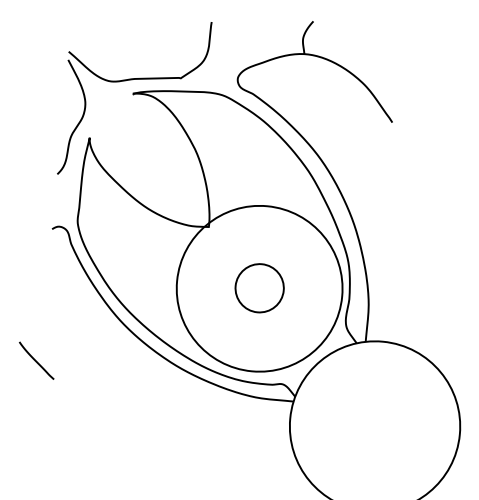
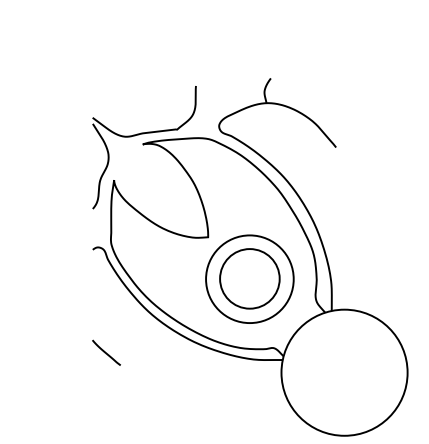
circle: (259, 287) -> (249, 278), size x1.67
circle: (259, 289) -> (249, 279), size x0.71
curve: (36, 360) -> (106, 352), moved

